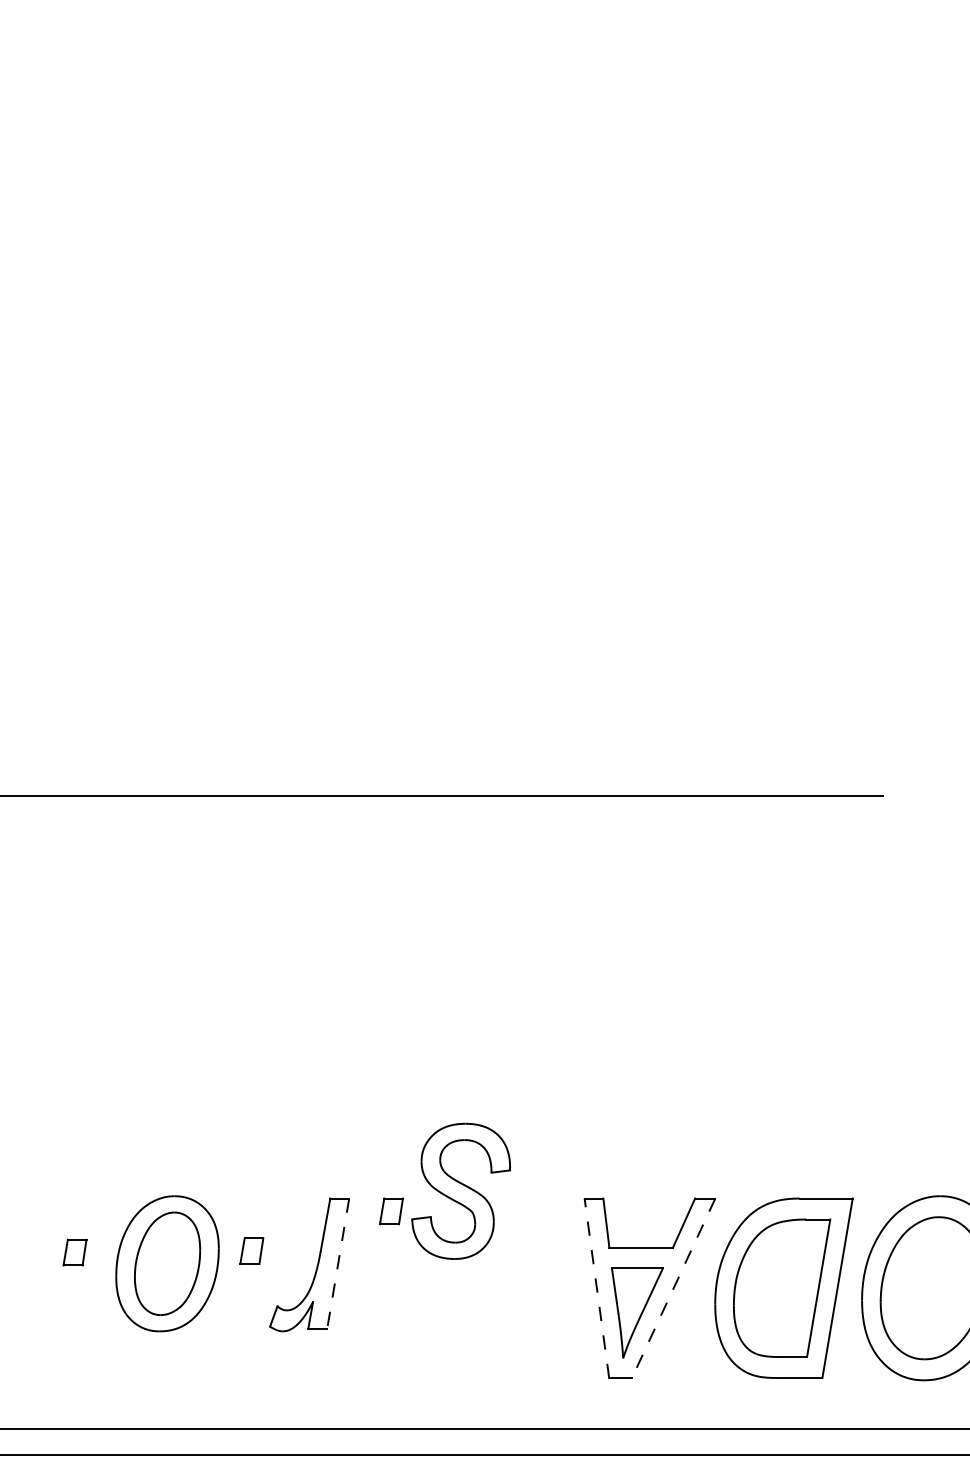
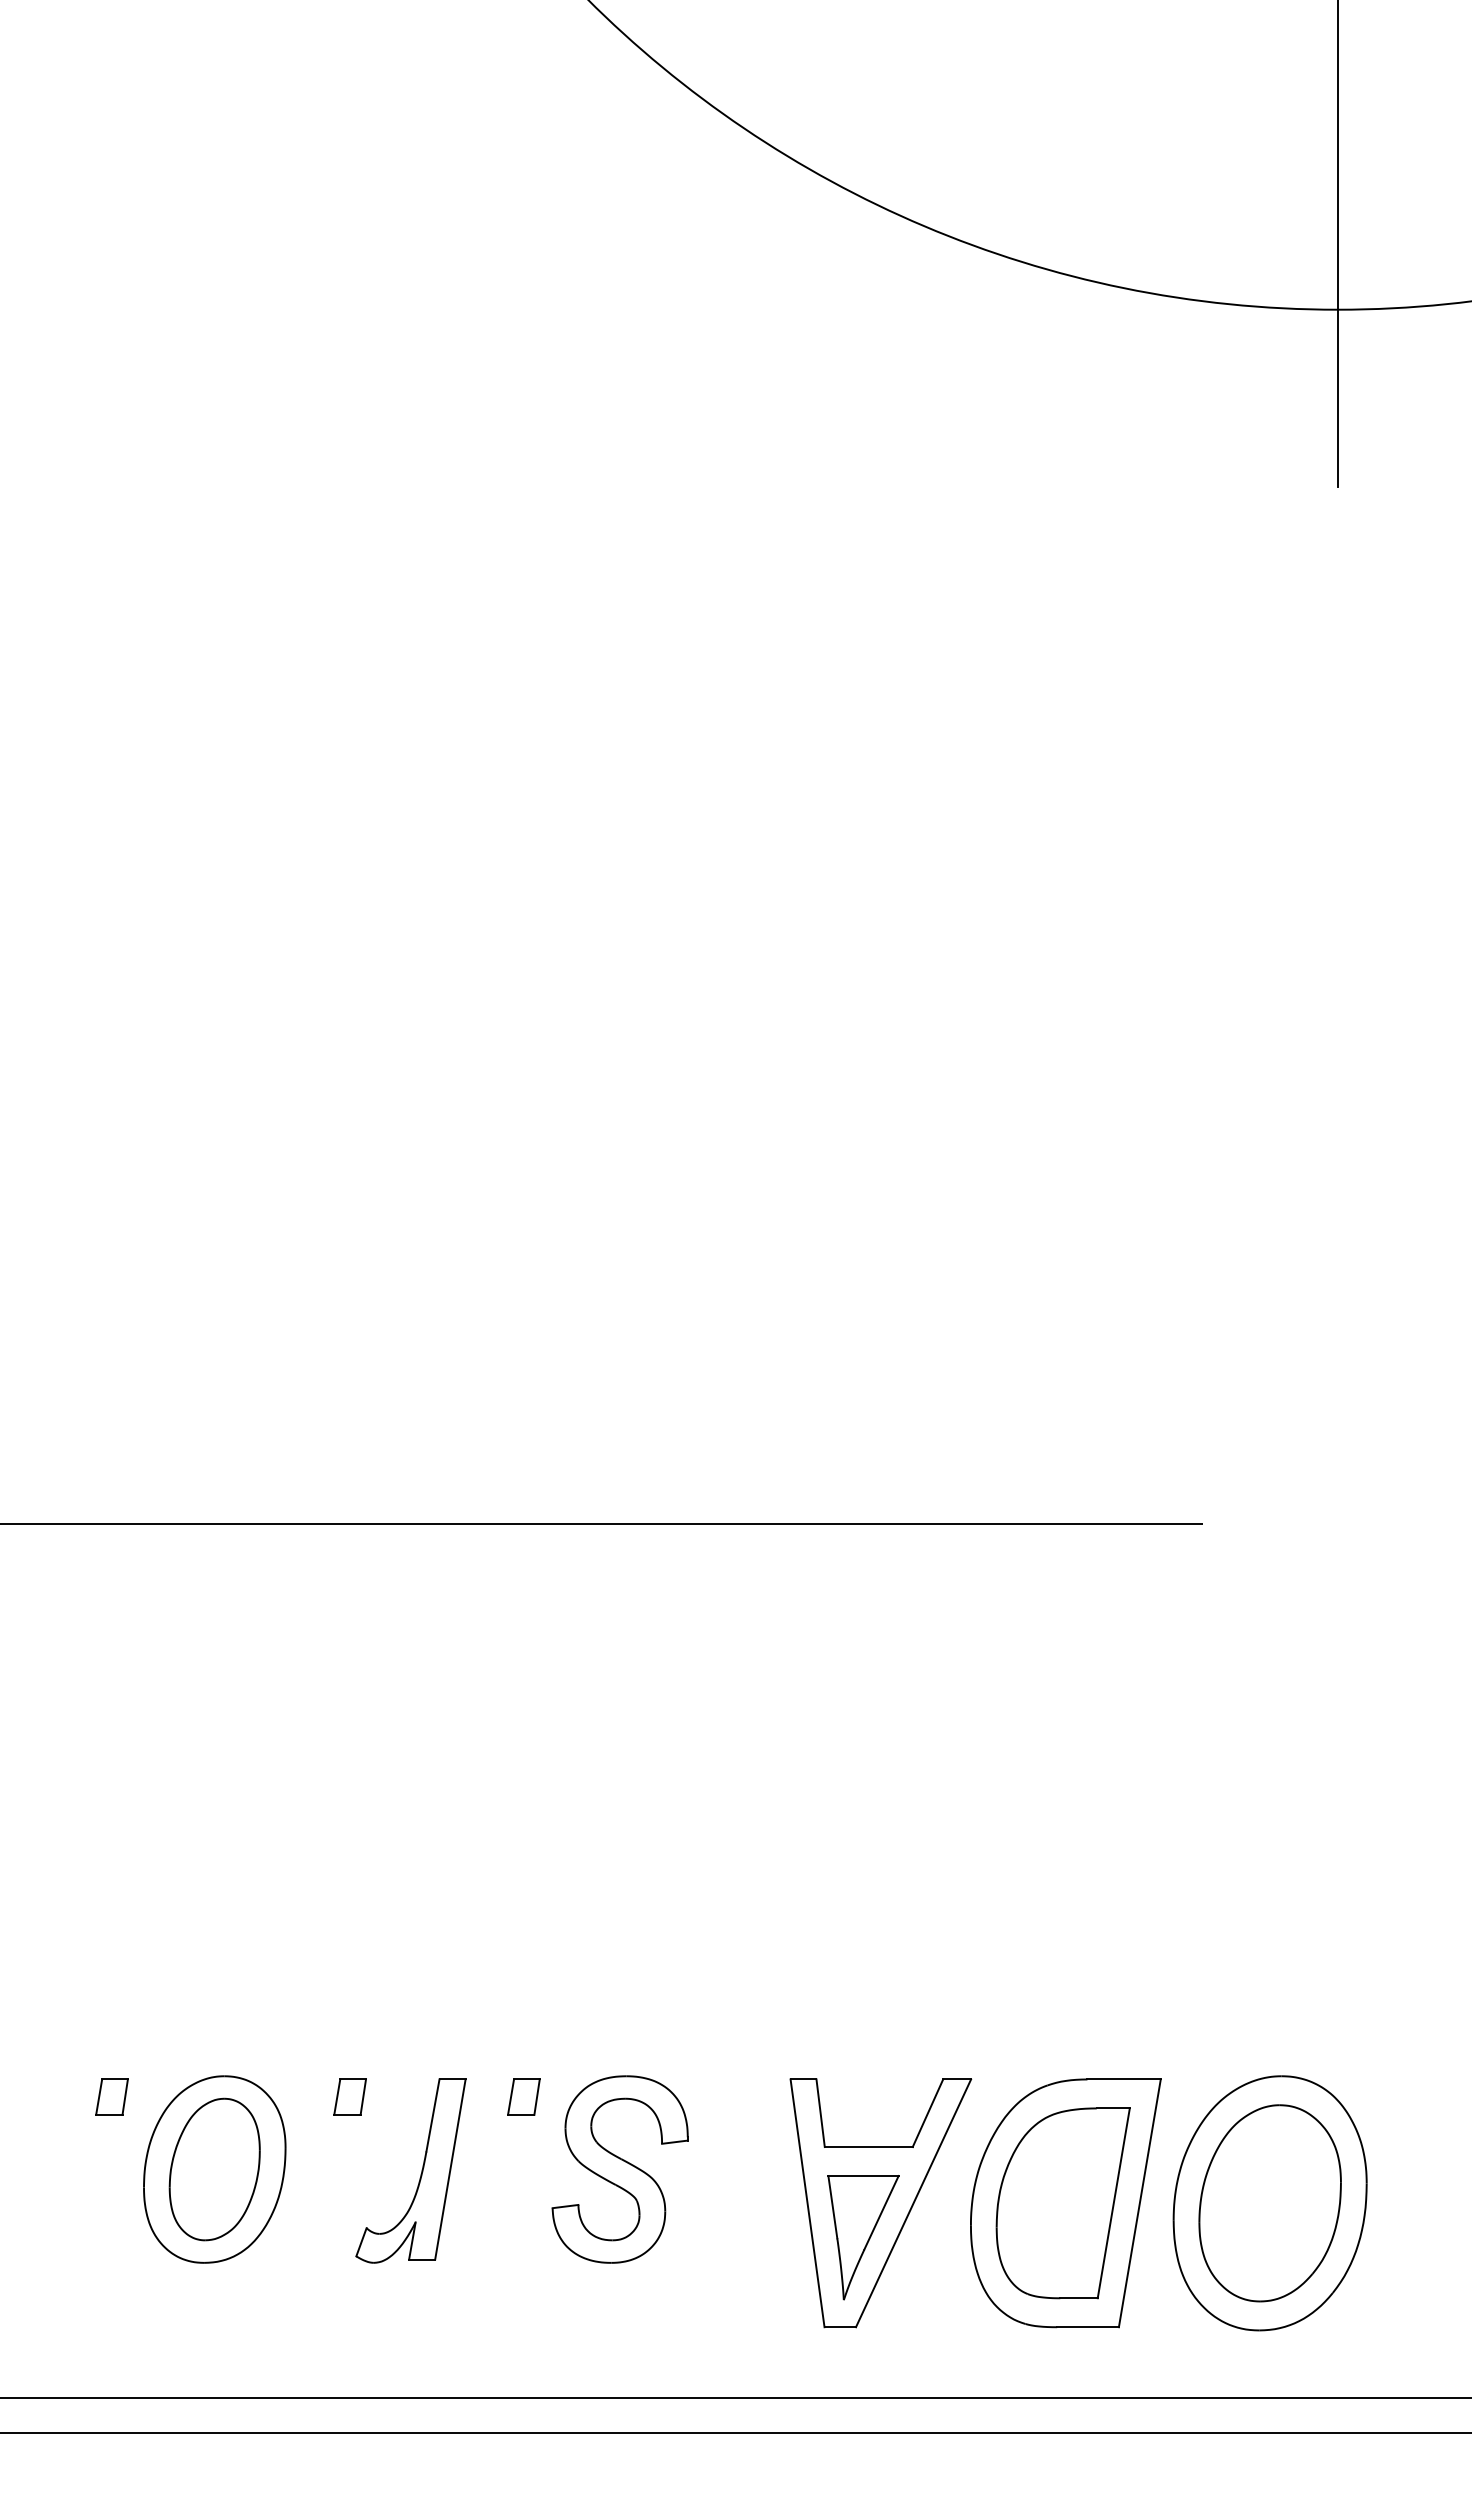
part: (460, 1191) -> (619, 2169), moved
part: (251, 1250) -> (349, 2096), moved
part: (74, 1252) -> (111, 2096), moved
line: (338, 1264) -> (450, 2170), dashed -> solid
line: (596, 1287) -> (807, 2202), dashed -> solid
line: (673, 1288) -> (913, 2203), dashed -> solid

